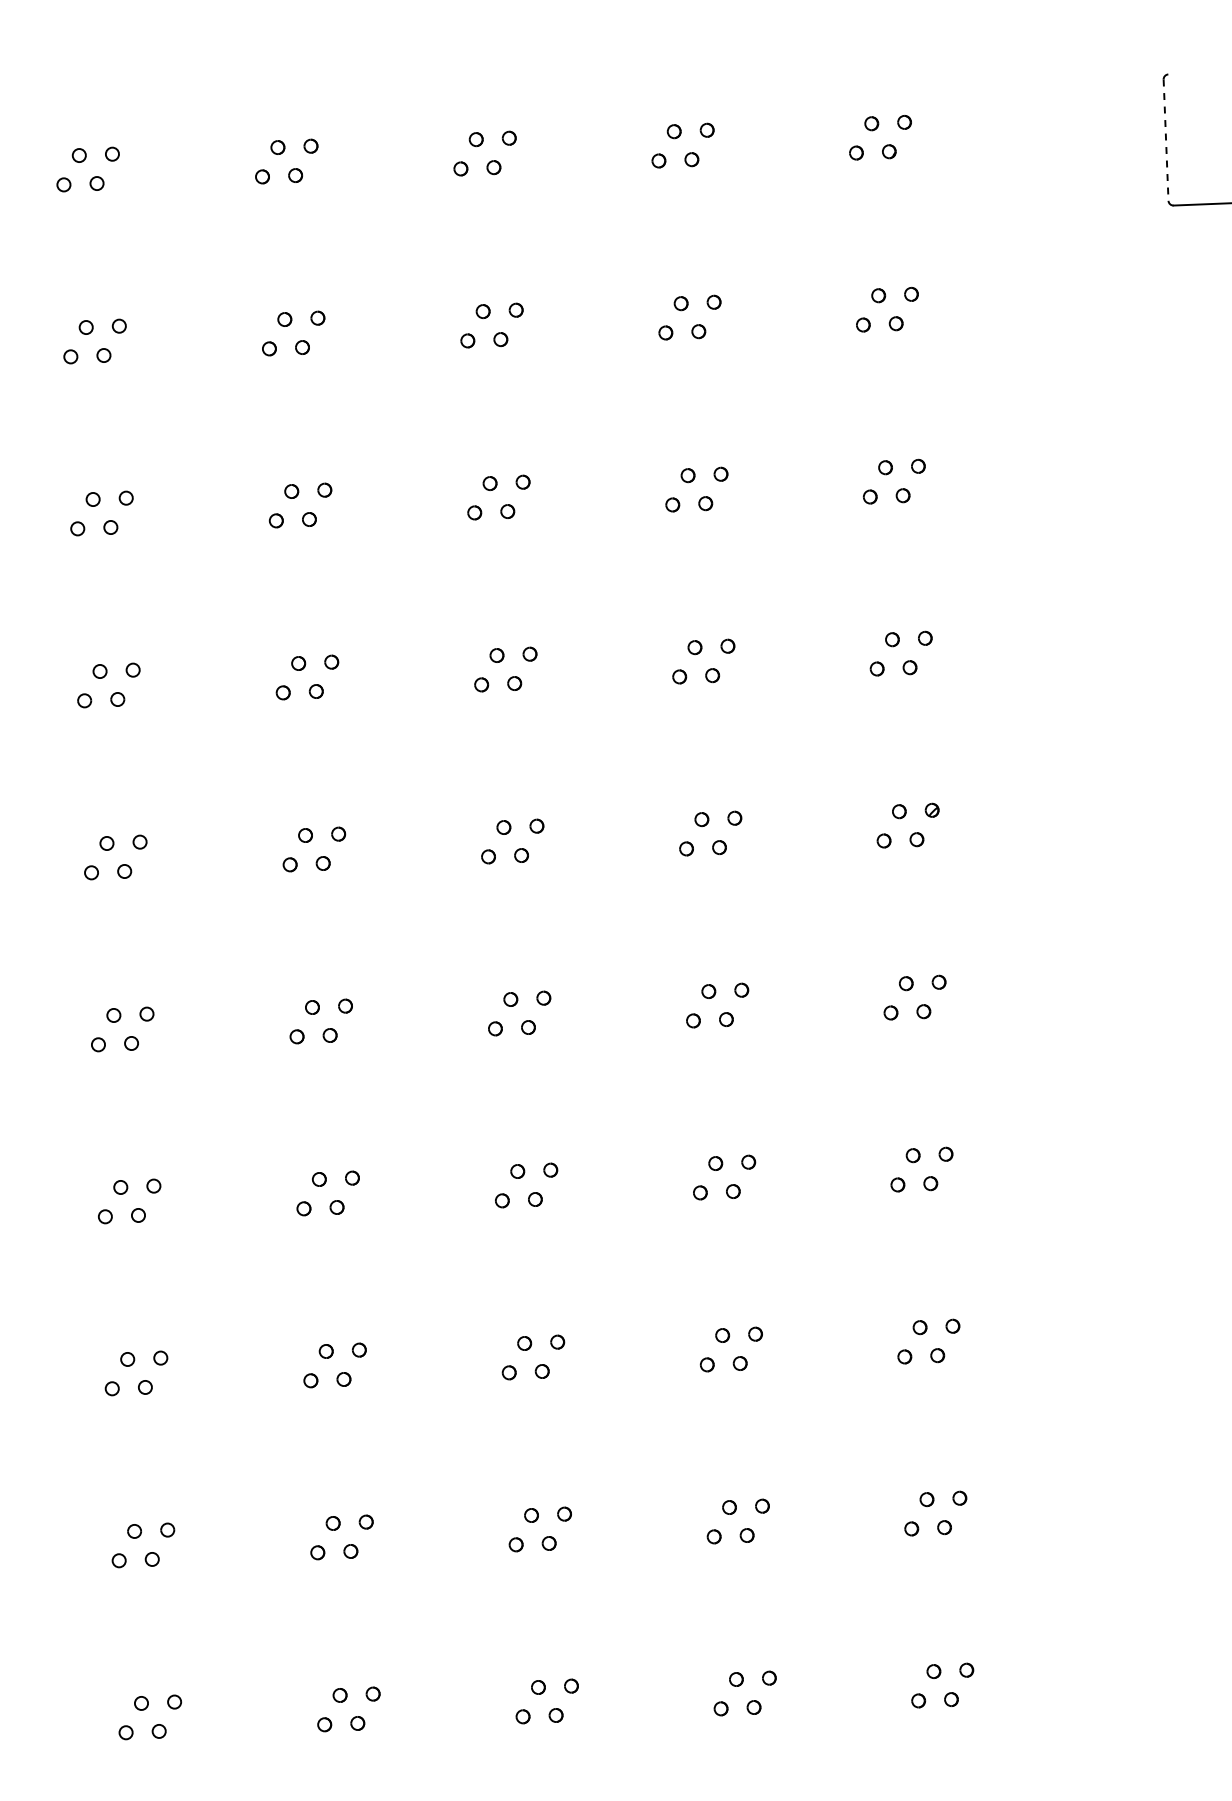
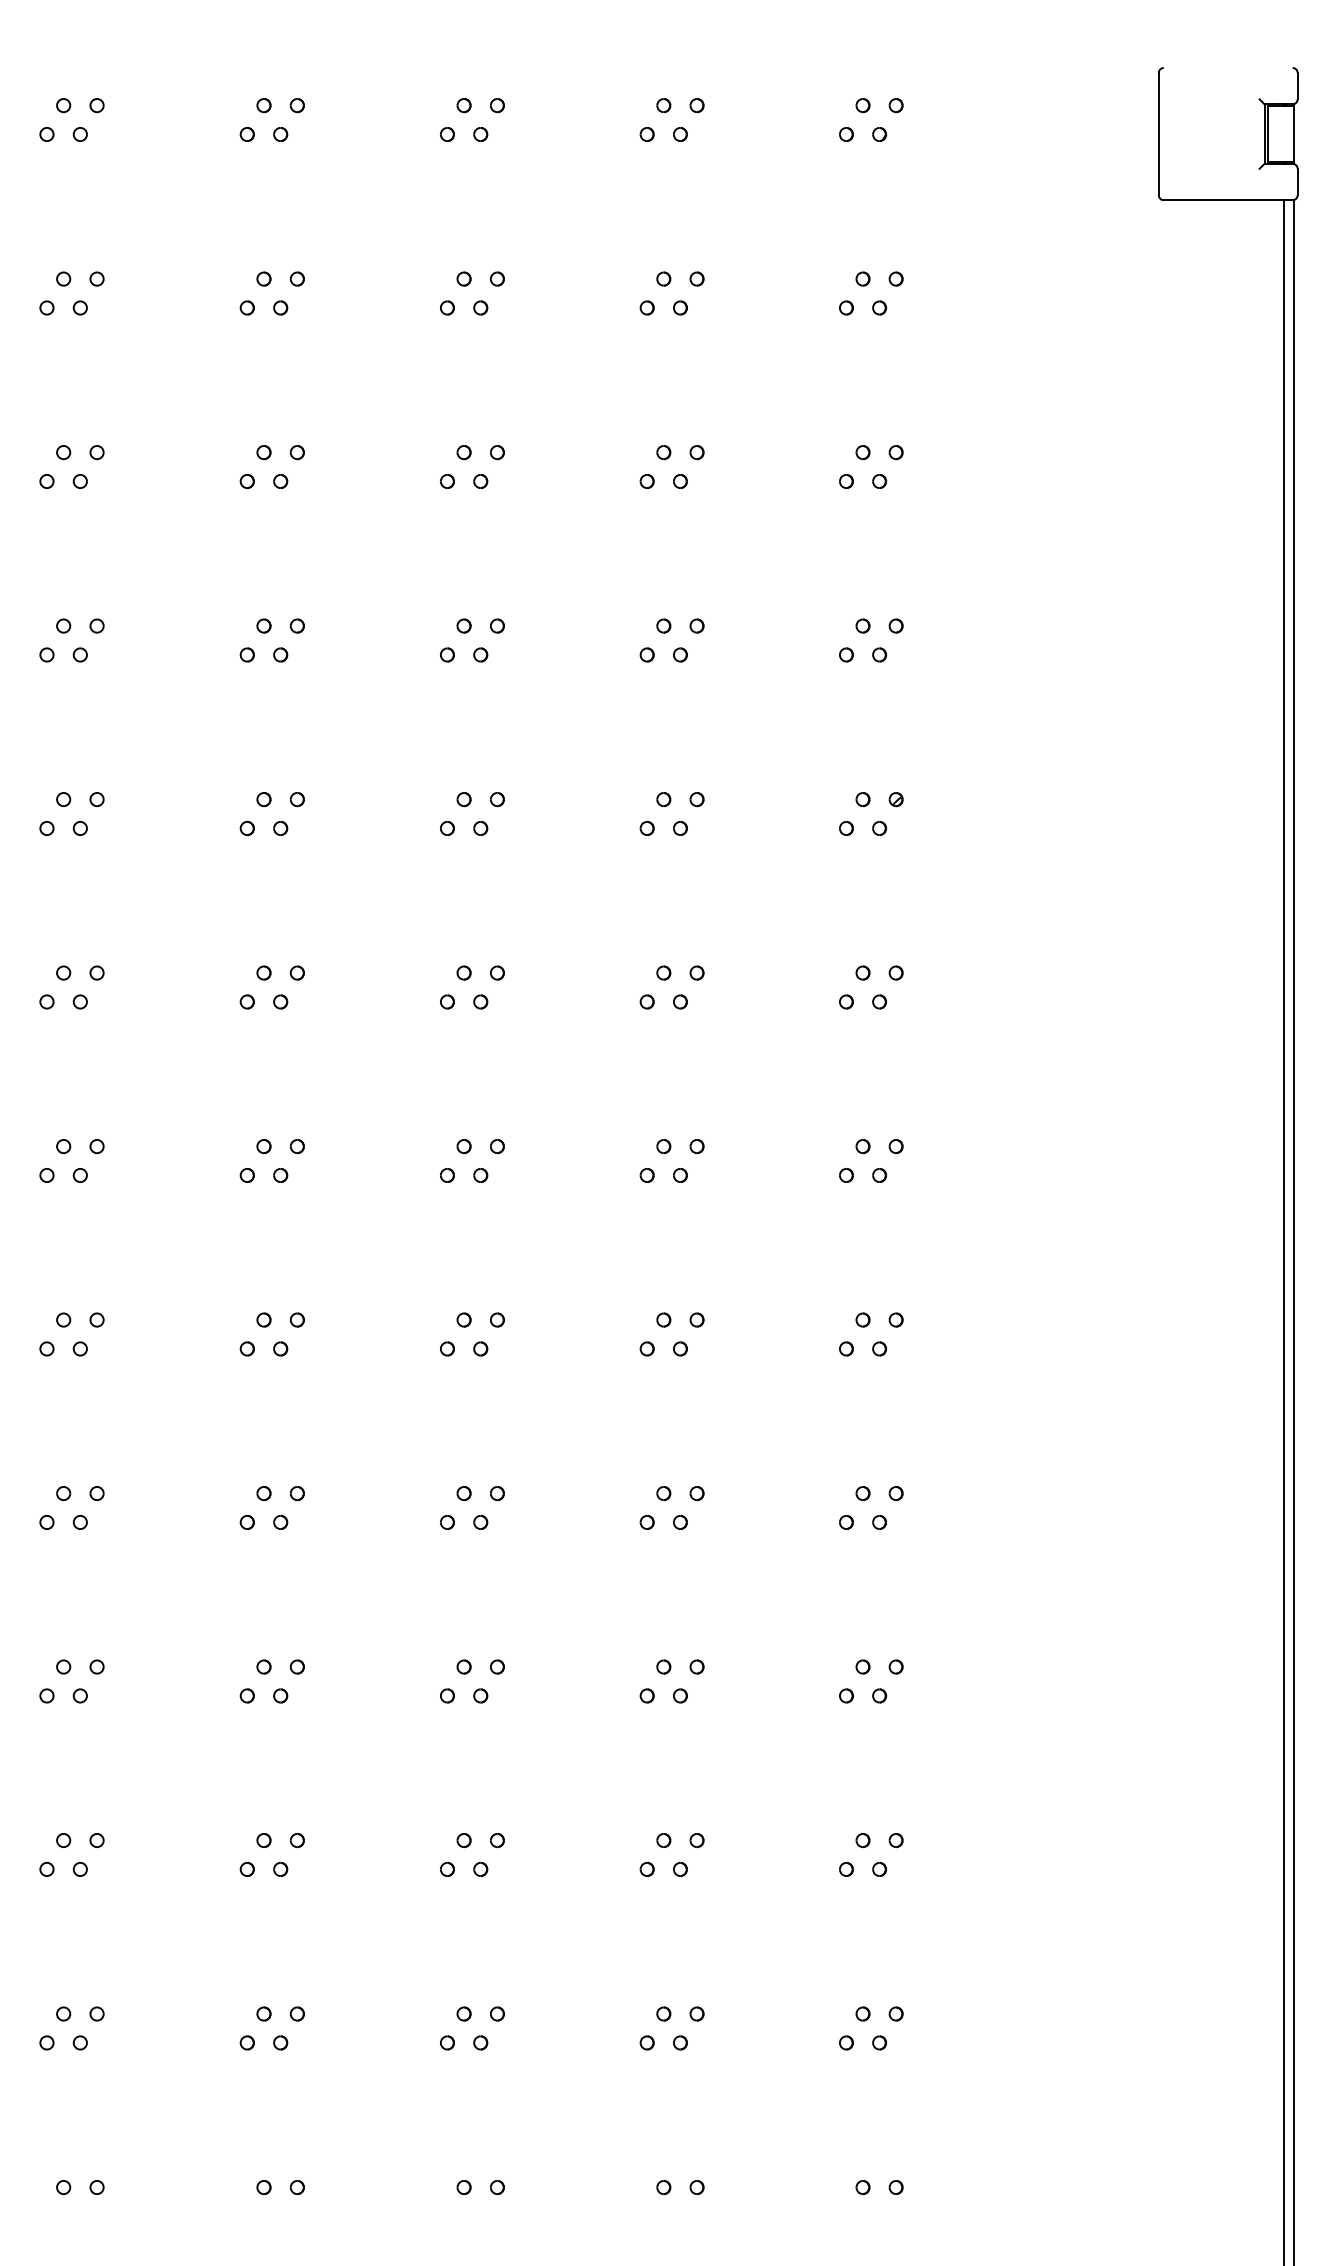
line: (1165, 140) -> (1158, 134), dashed -> solid

